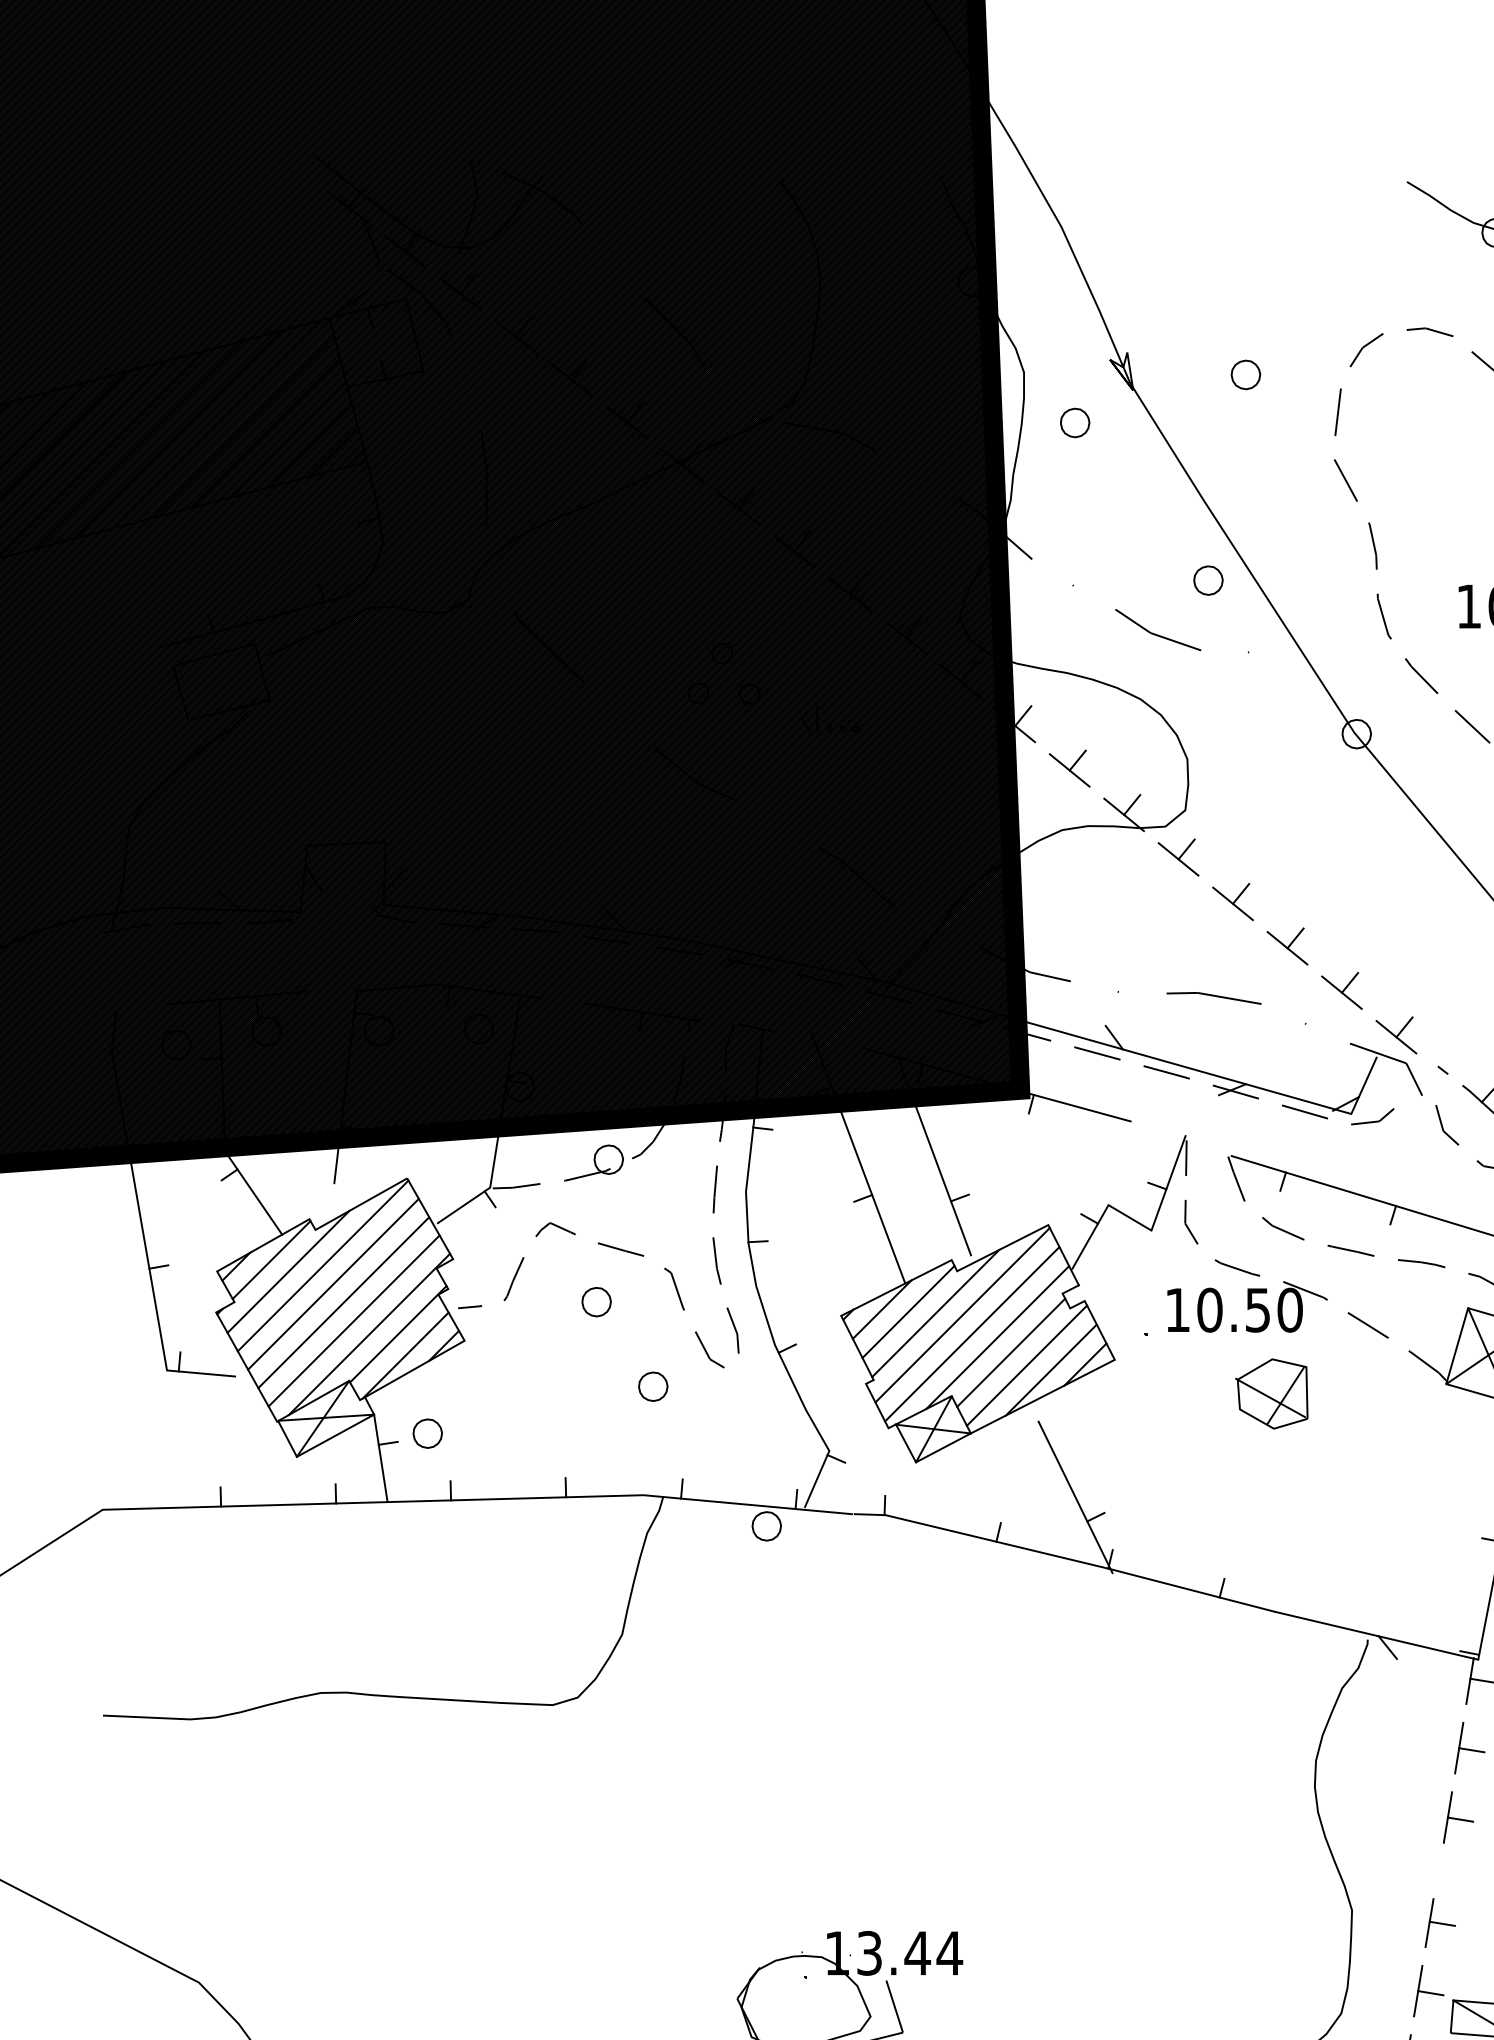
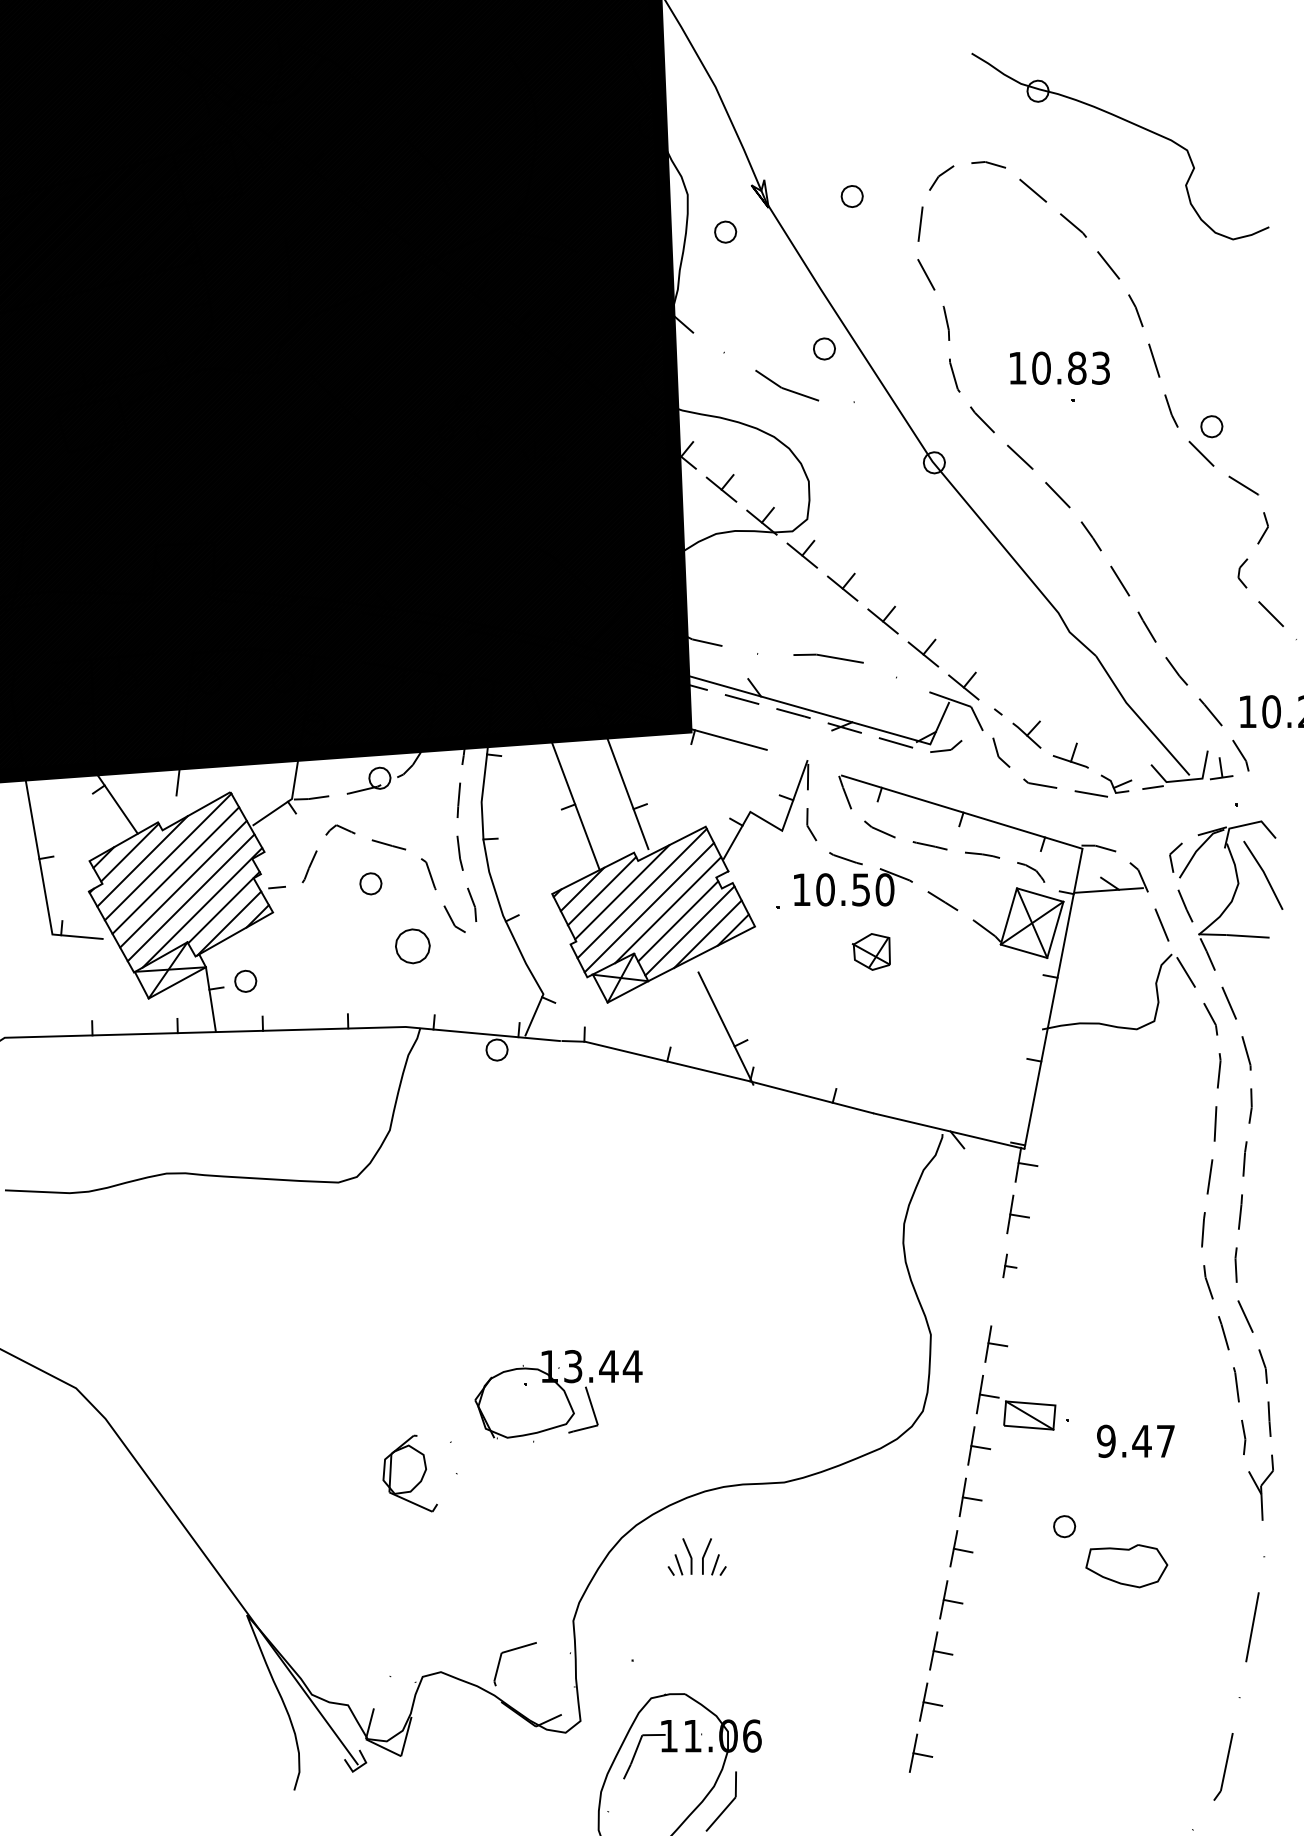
part: (652, 1386) -> (412, 946), size x1.6
part: (1271, 1393) -> (871, 951), size x0.7
part: (1458, 1816) -> (1009, 1265), size x0.6

